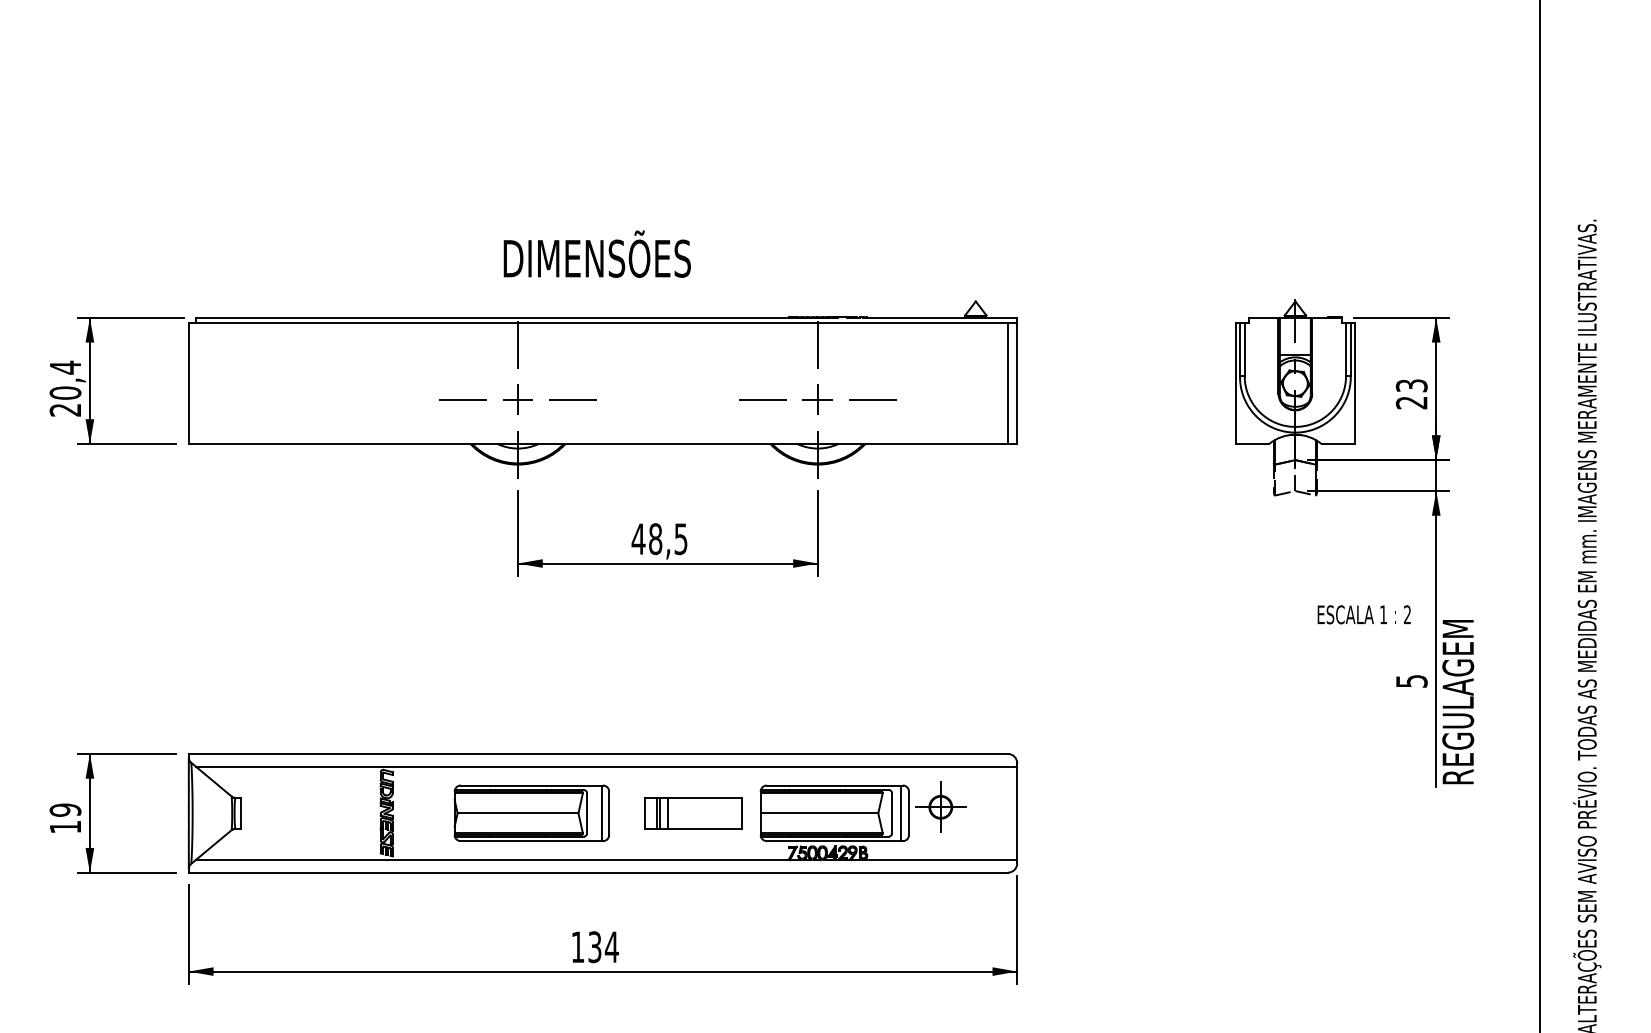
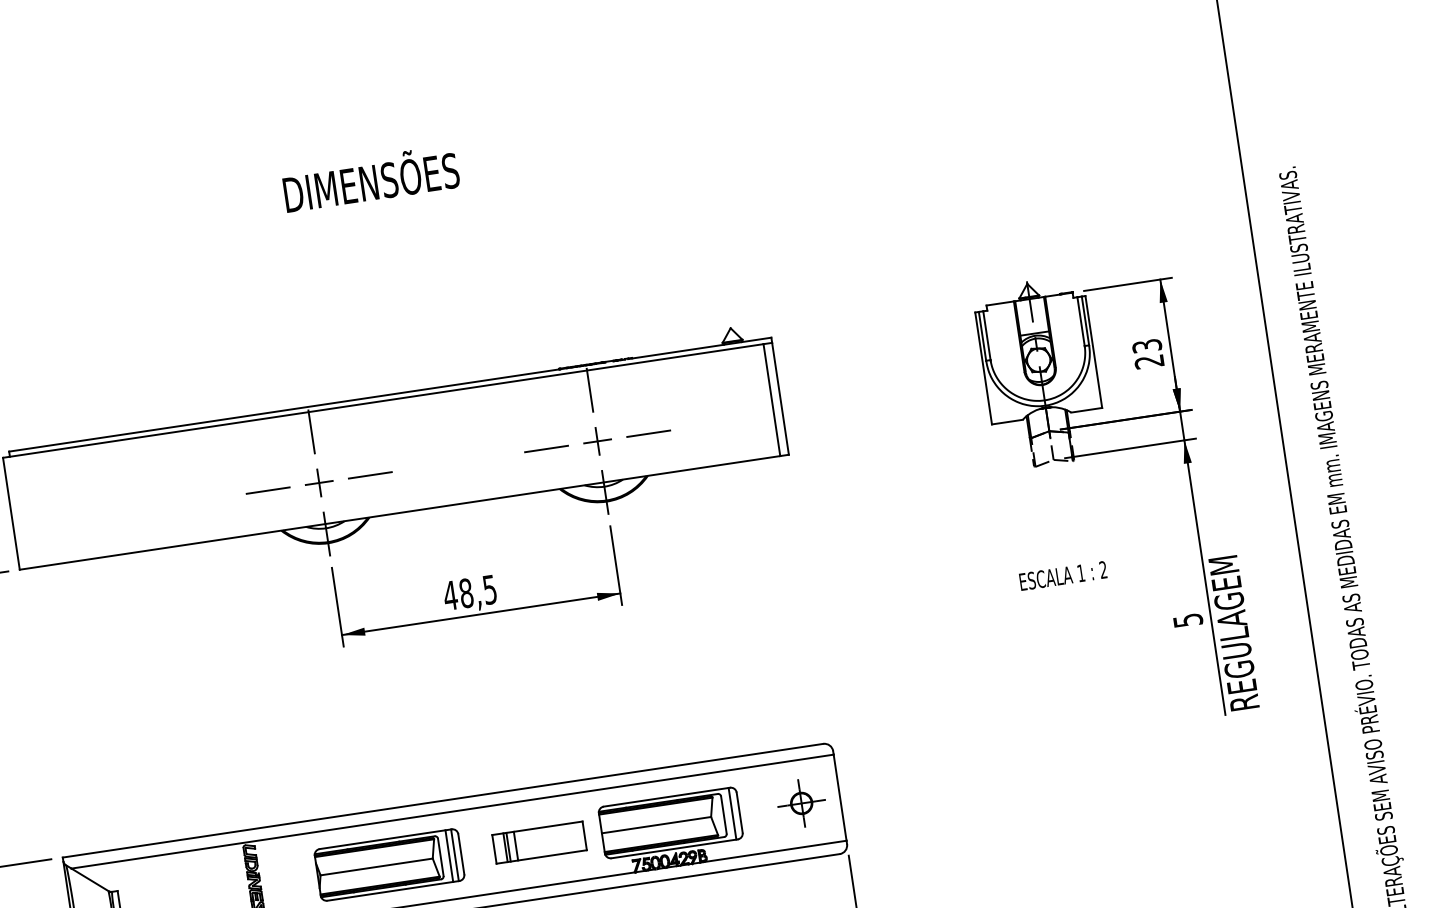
text: (596, 253) -> (370, 178), moved
text: (1363, 614) -> (1062, 575), moved
part: (940, 806) -> (801, 802), moved
line: (596, 813) -> (449, 856), added

